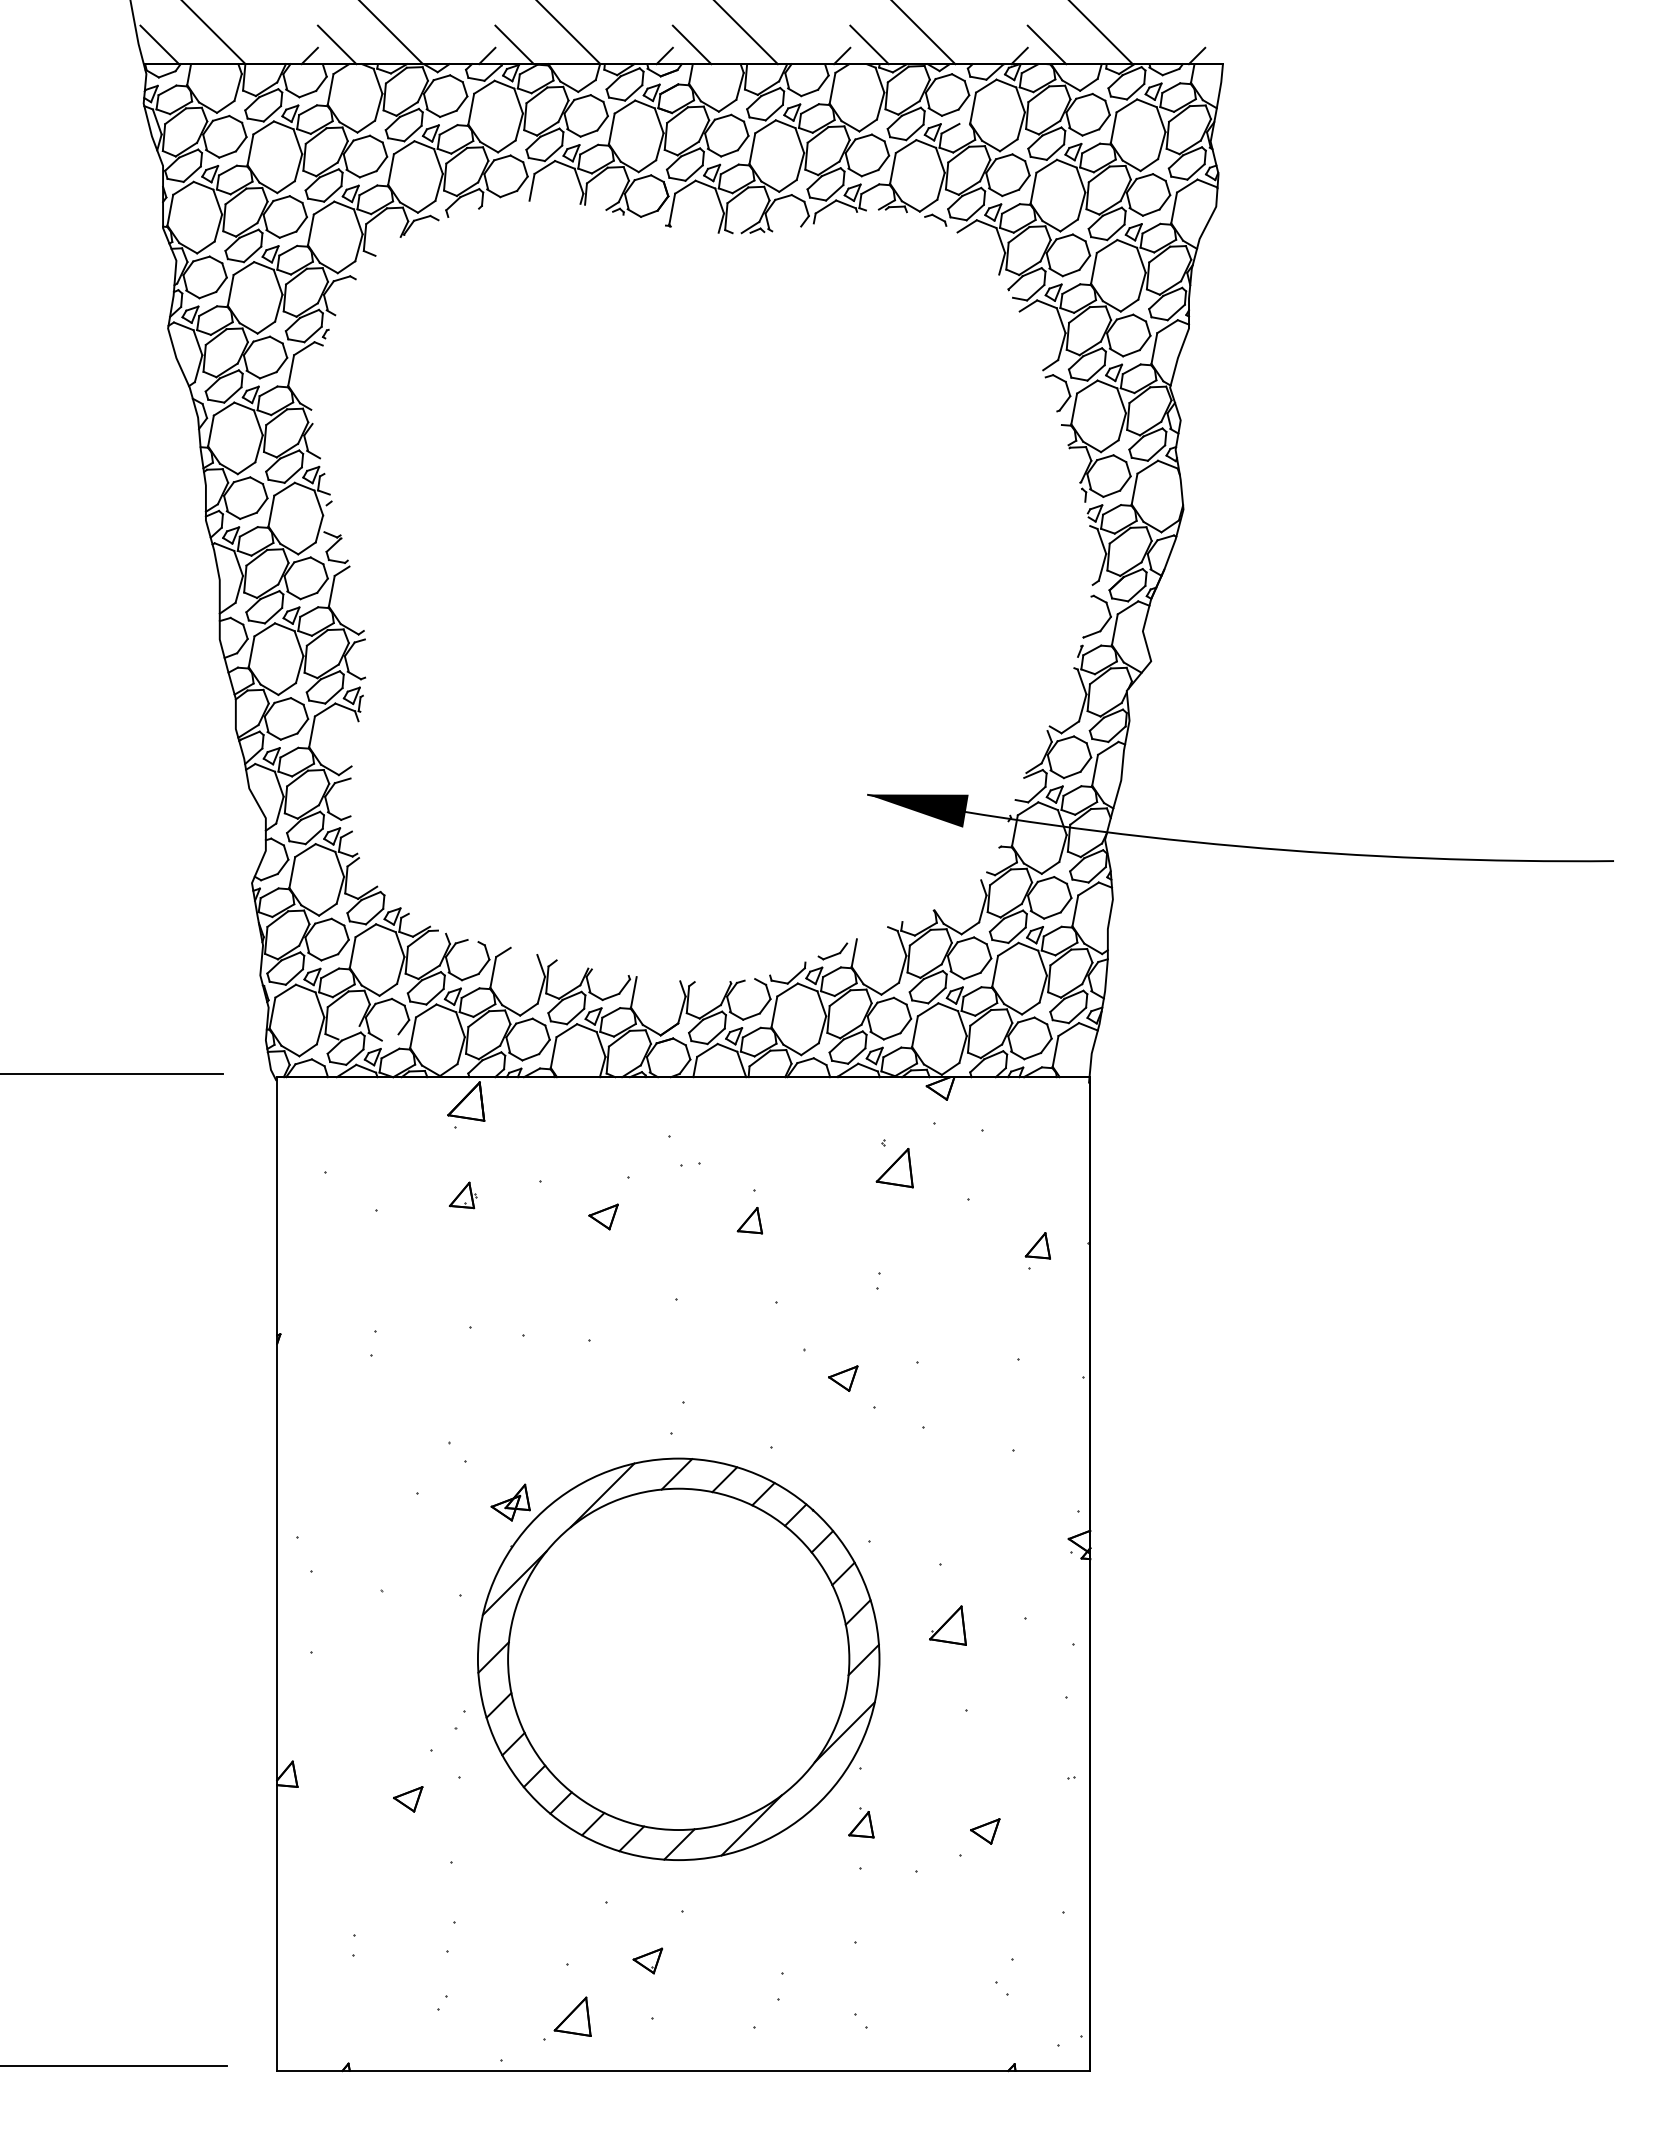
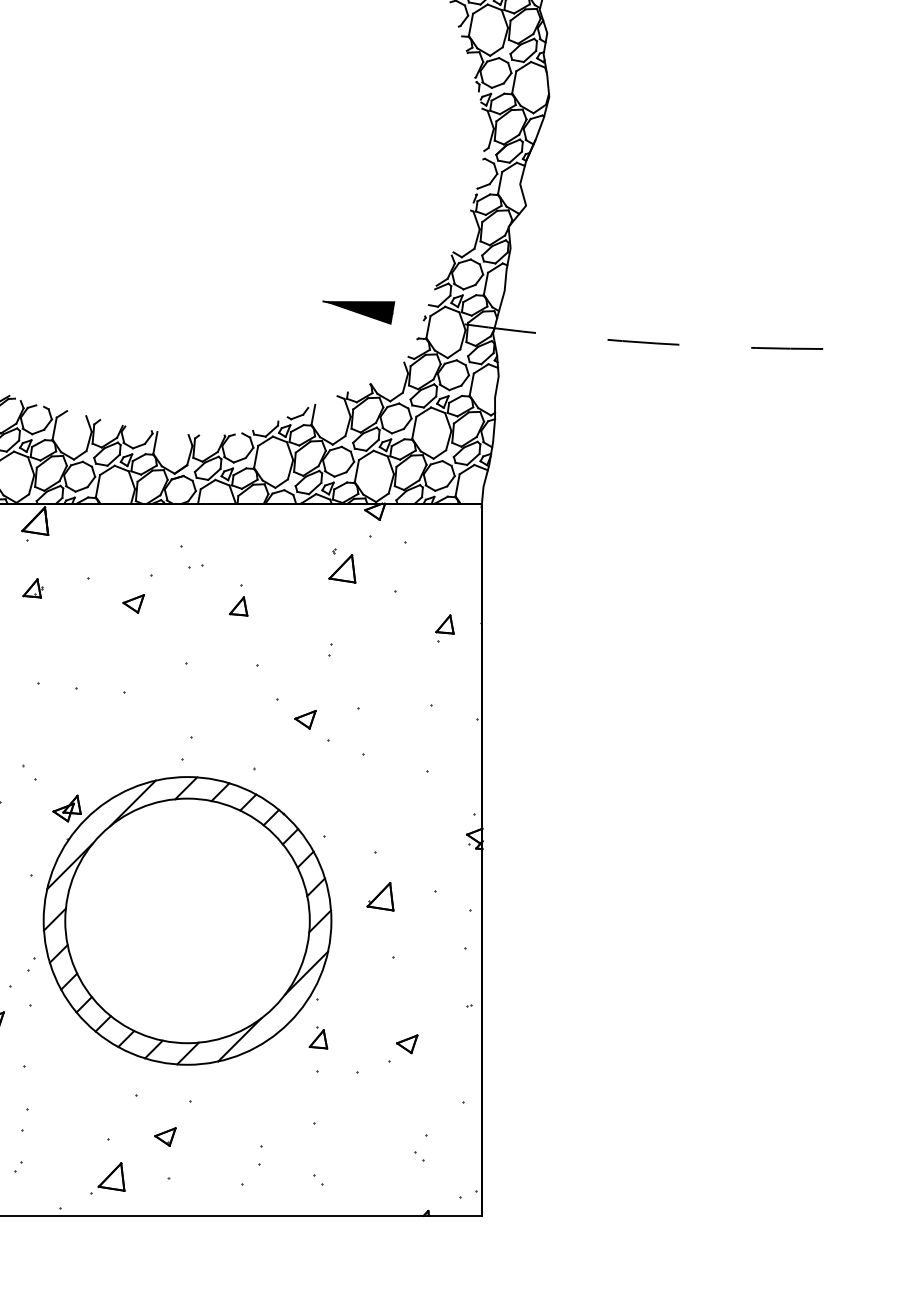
arc: (1238, 846) -> (588, 338), solid -> dashed

